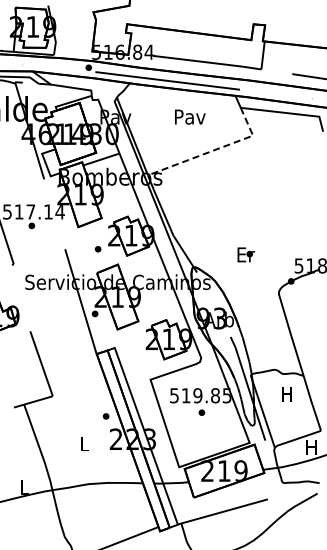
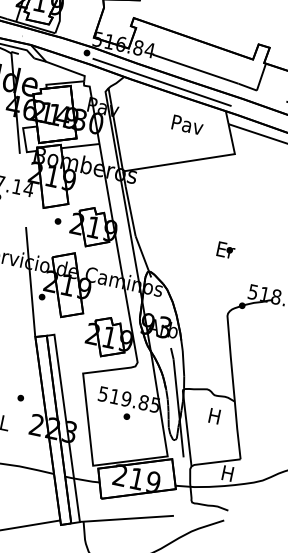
text: (190, 116) -> (188, 124), moved
line: (214, 150) -> (193, 160), dashed -> solid
part: (97, 249) -> (57, 221), moved
text: (245, 254) -> (225, 249), moved
part: (105, 416) -> (20, 398), moved

